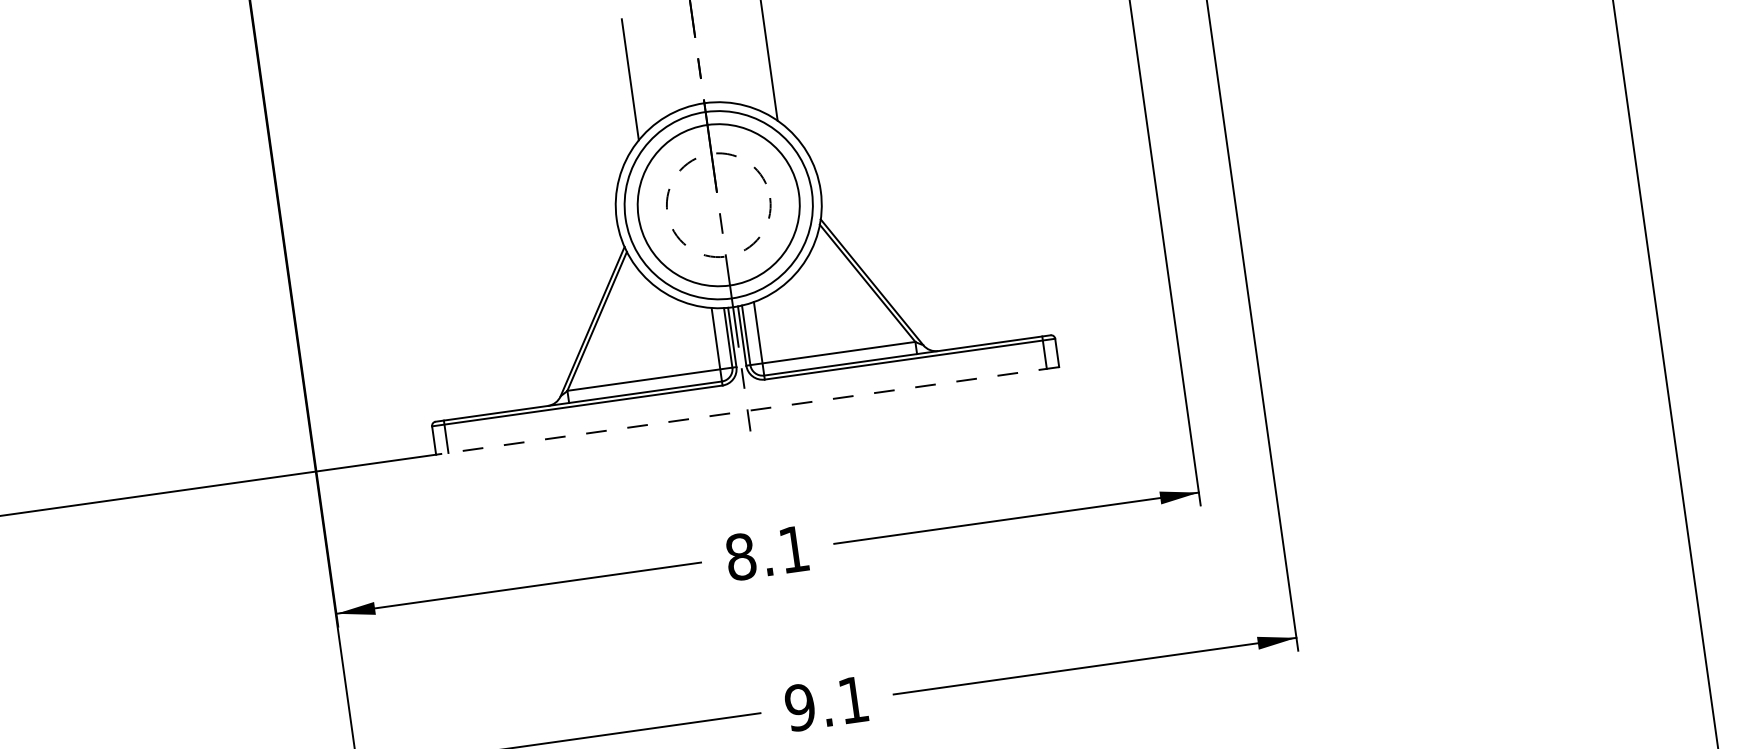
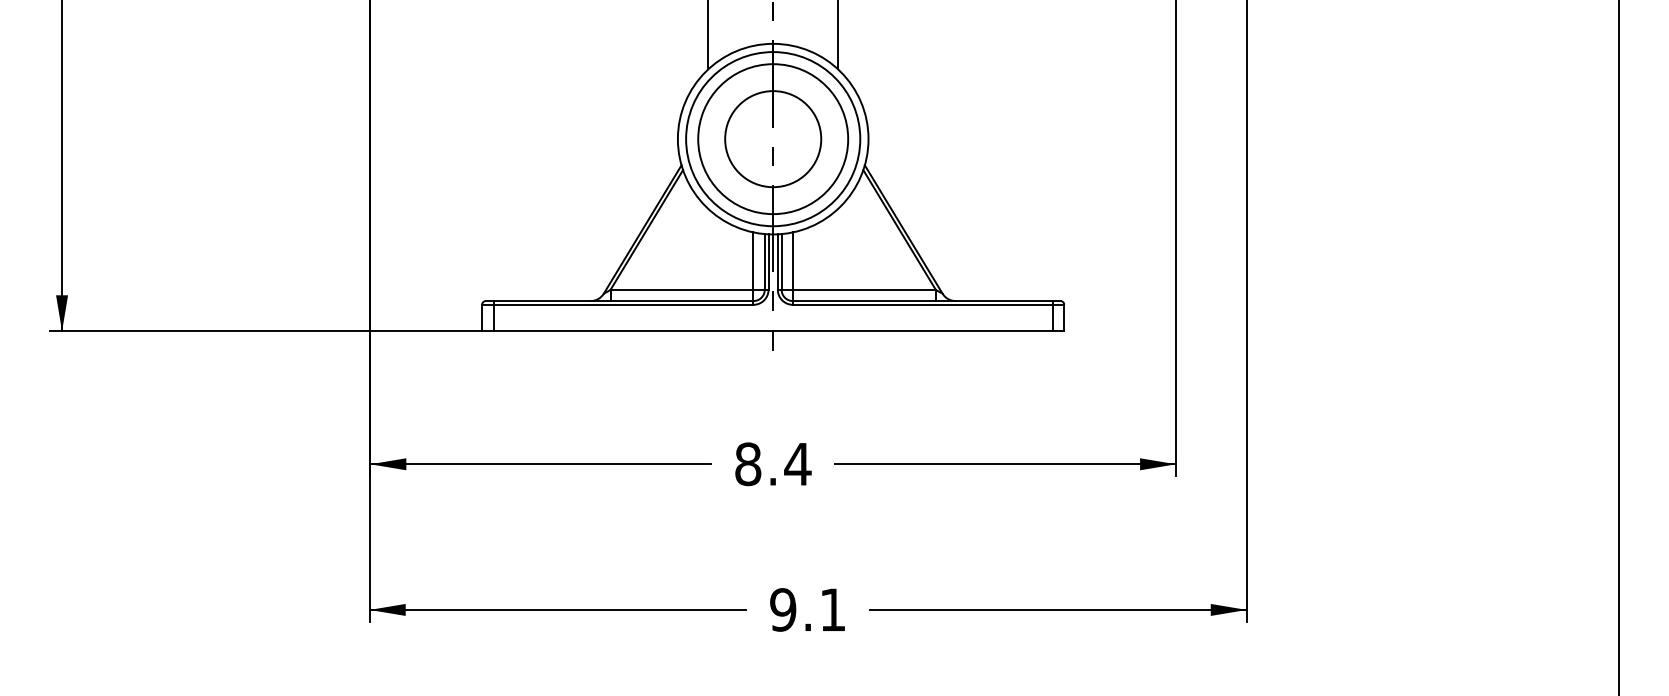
circle: (719, 205) -> (773, 139), dashed -> solid
line: (746, 411) -> (772, 331), dashed -> solid
text: (793, 549) -> (797, 464), 8.1 -> 8.4

